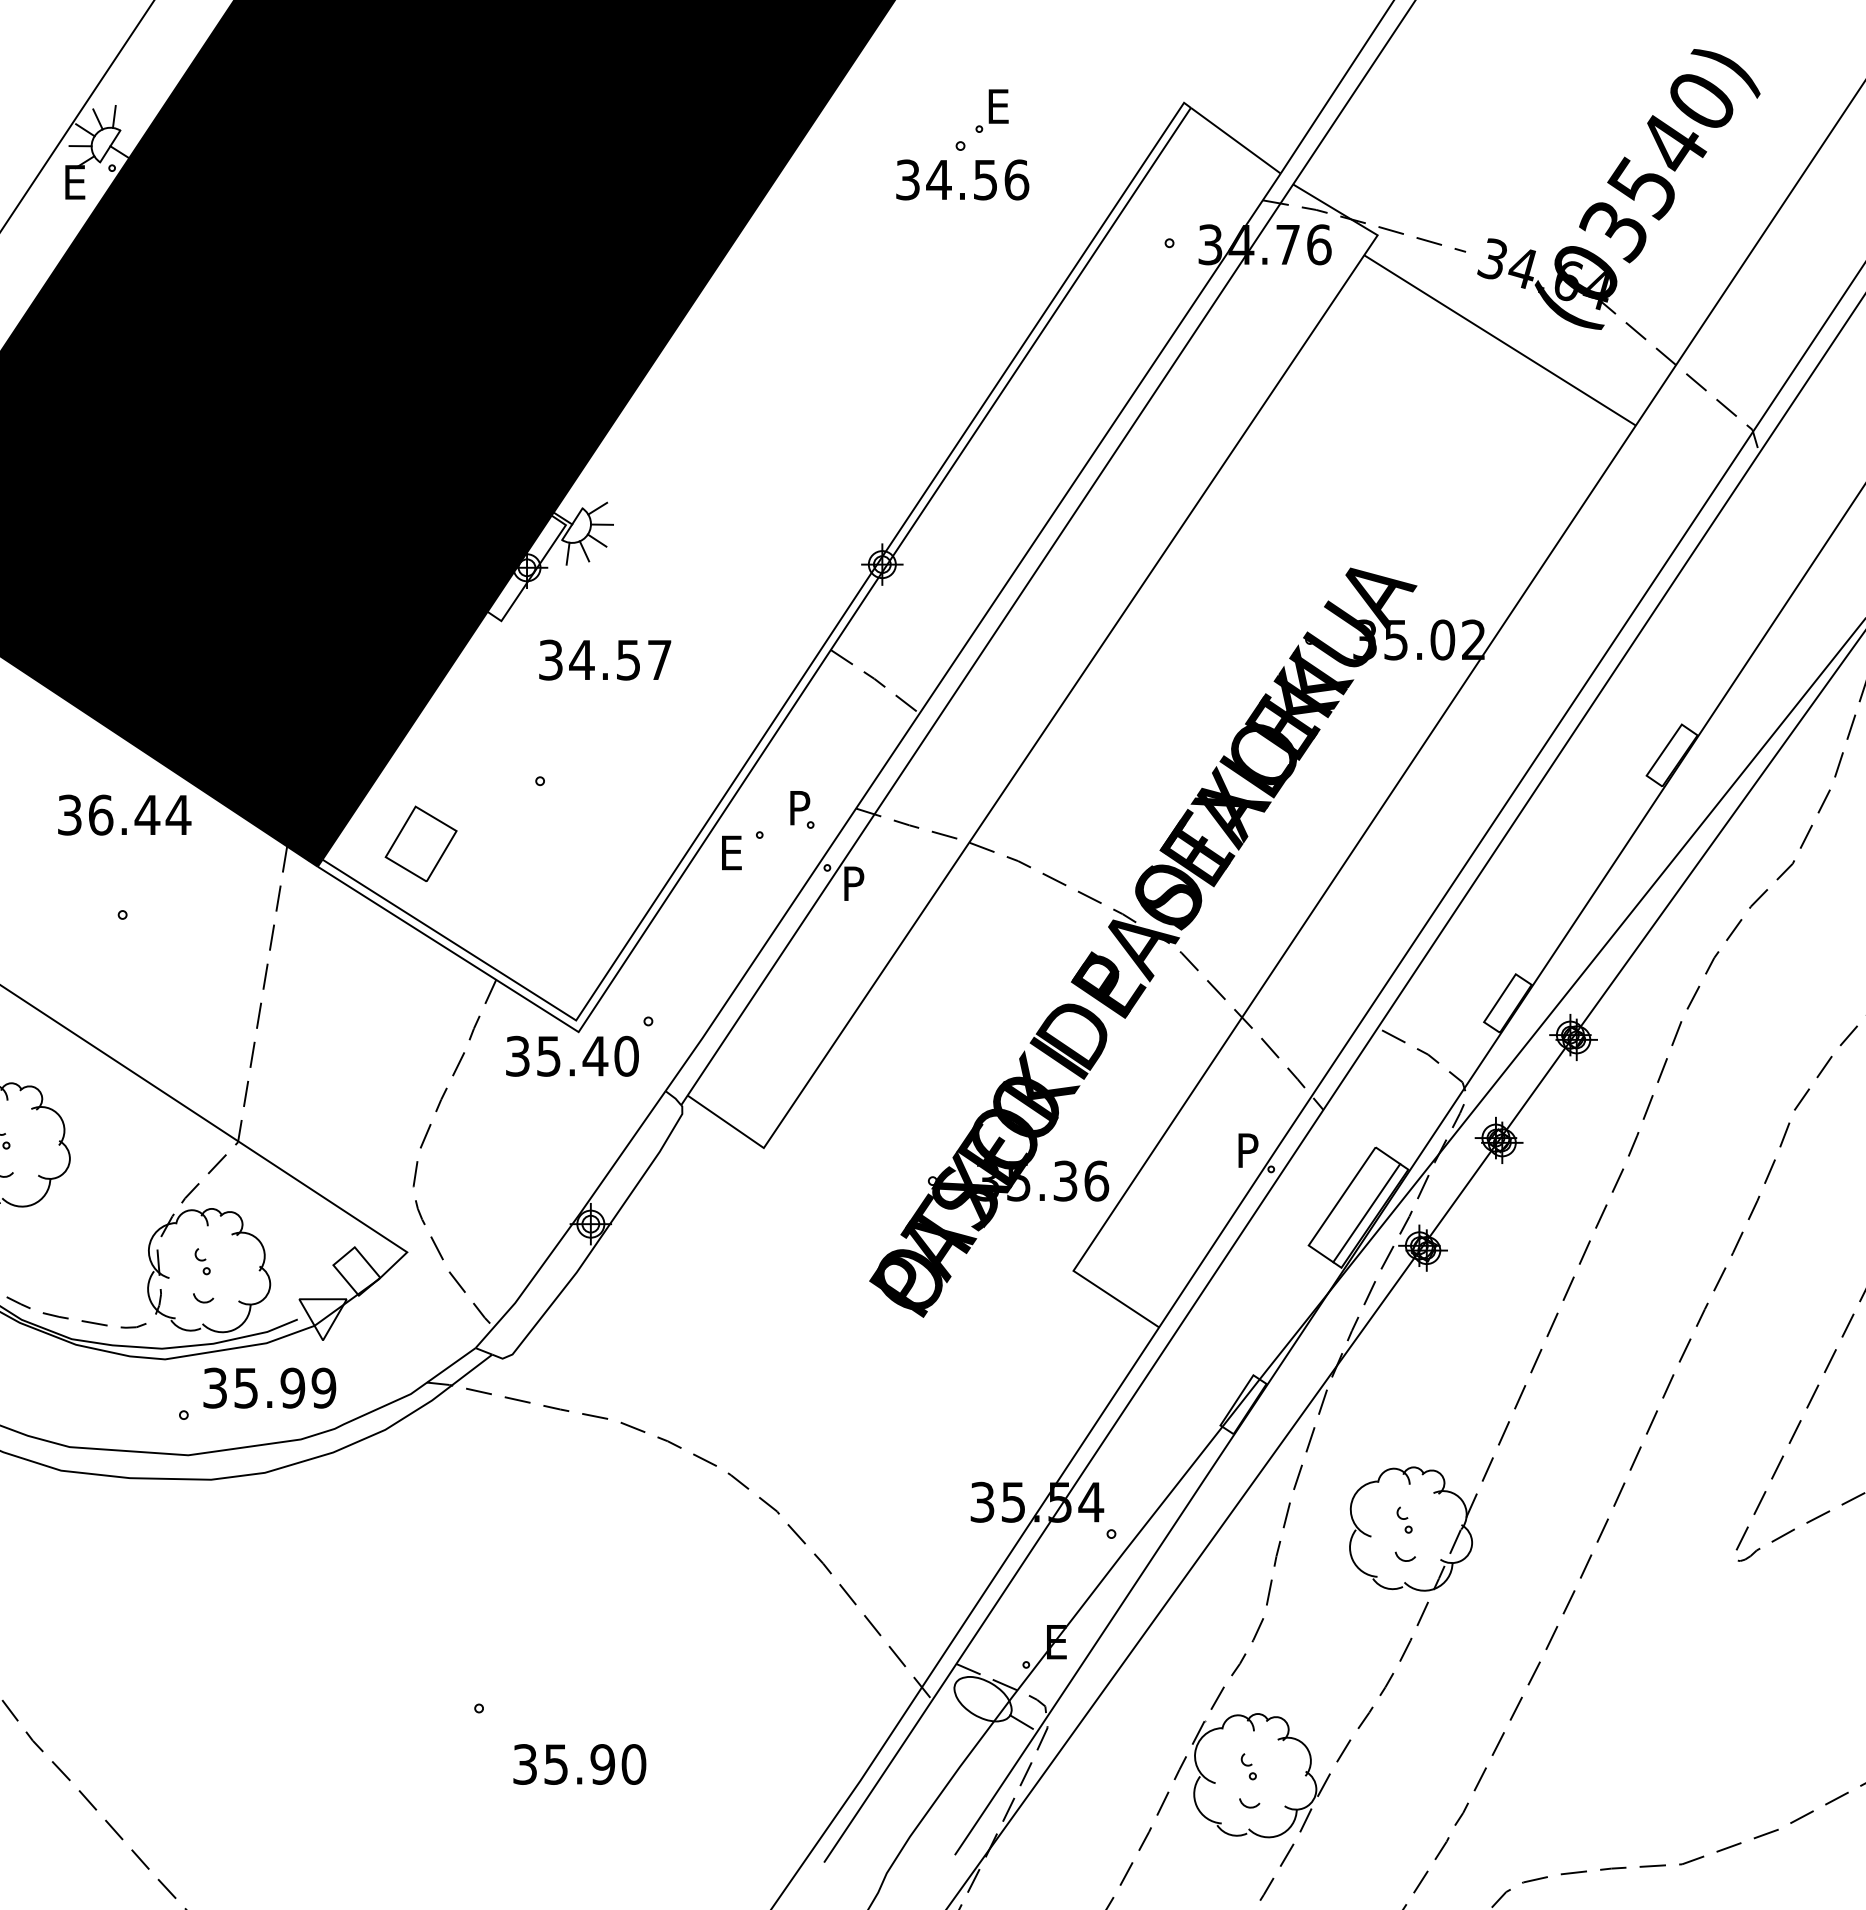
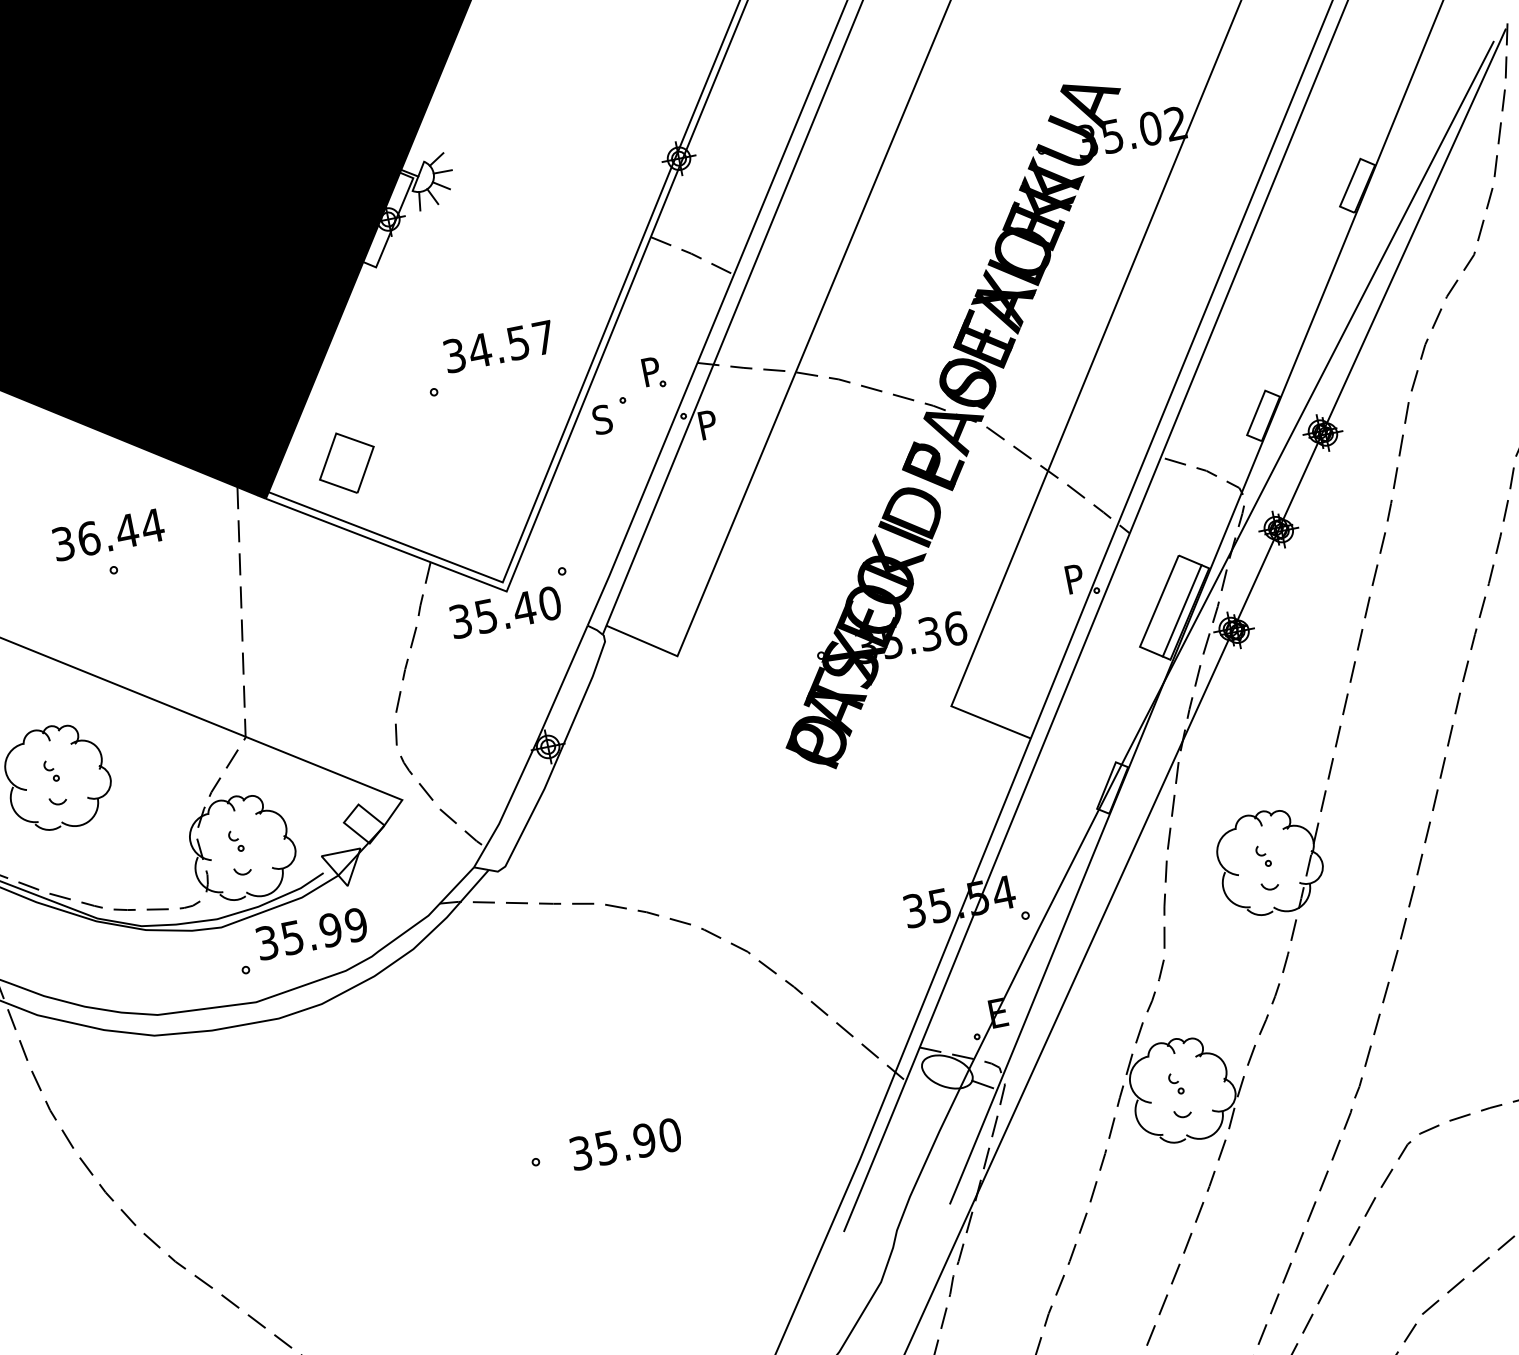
text: (605, 659) -> (499, 346), moved
text: (124, 814) -> (108, 534), moved
text: (731, 852) -> (602, 419), E -> S
text: (579, 1764) -> (625, 1144), moved

